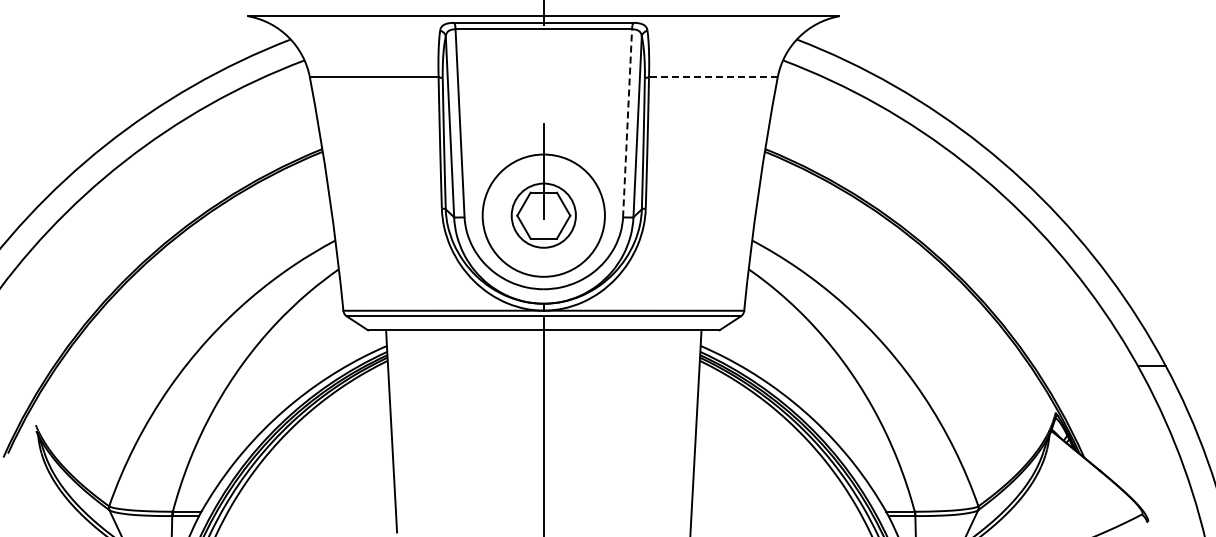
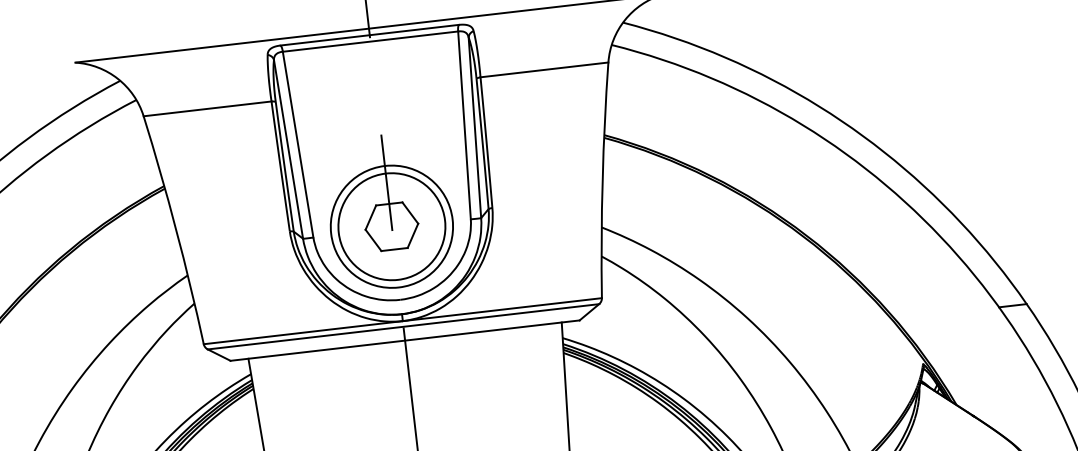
line: (712, 77) -> (543, 70), dashed -> solid
line: (627, 122) -> (464, 124), dashed -> solid
circle: (543, 215) -> (391, 226), size x1.67

